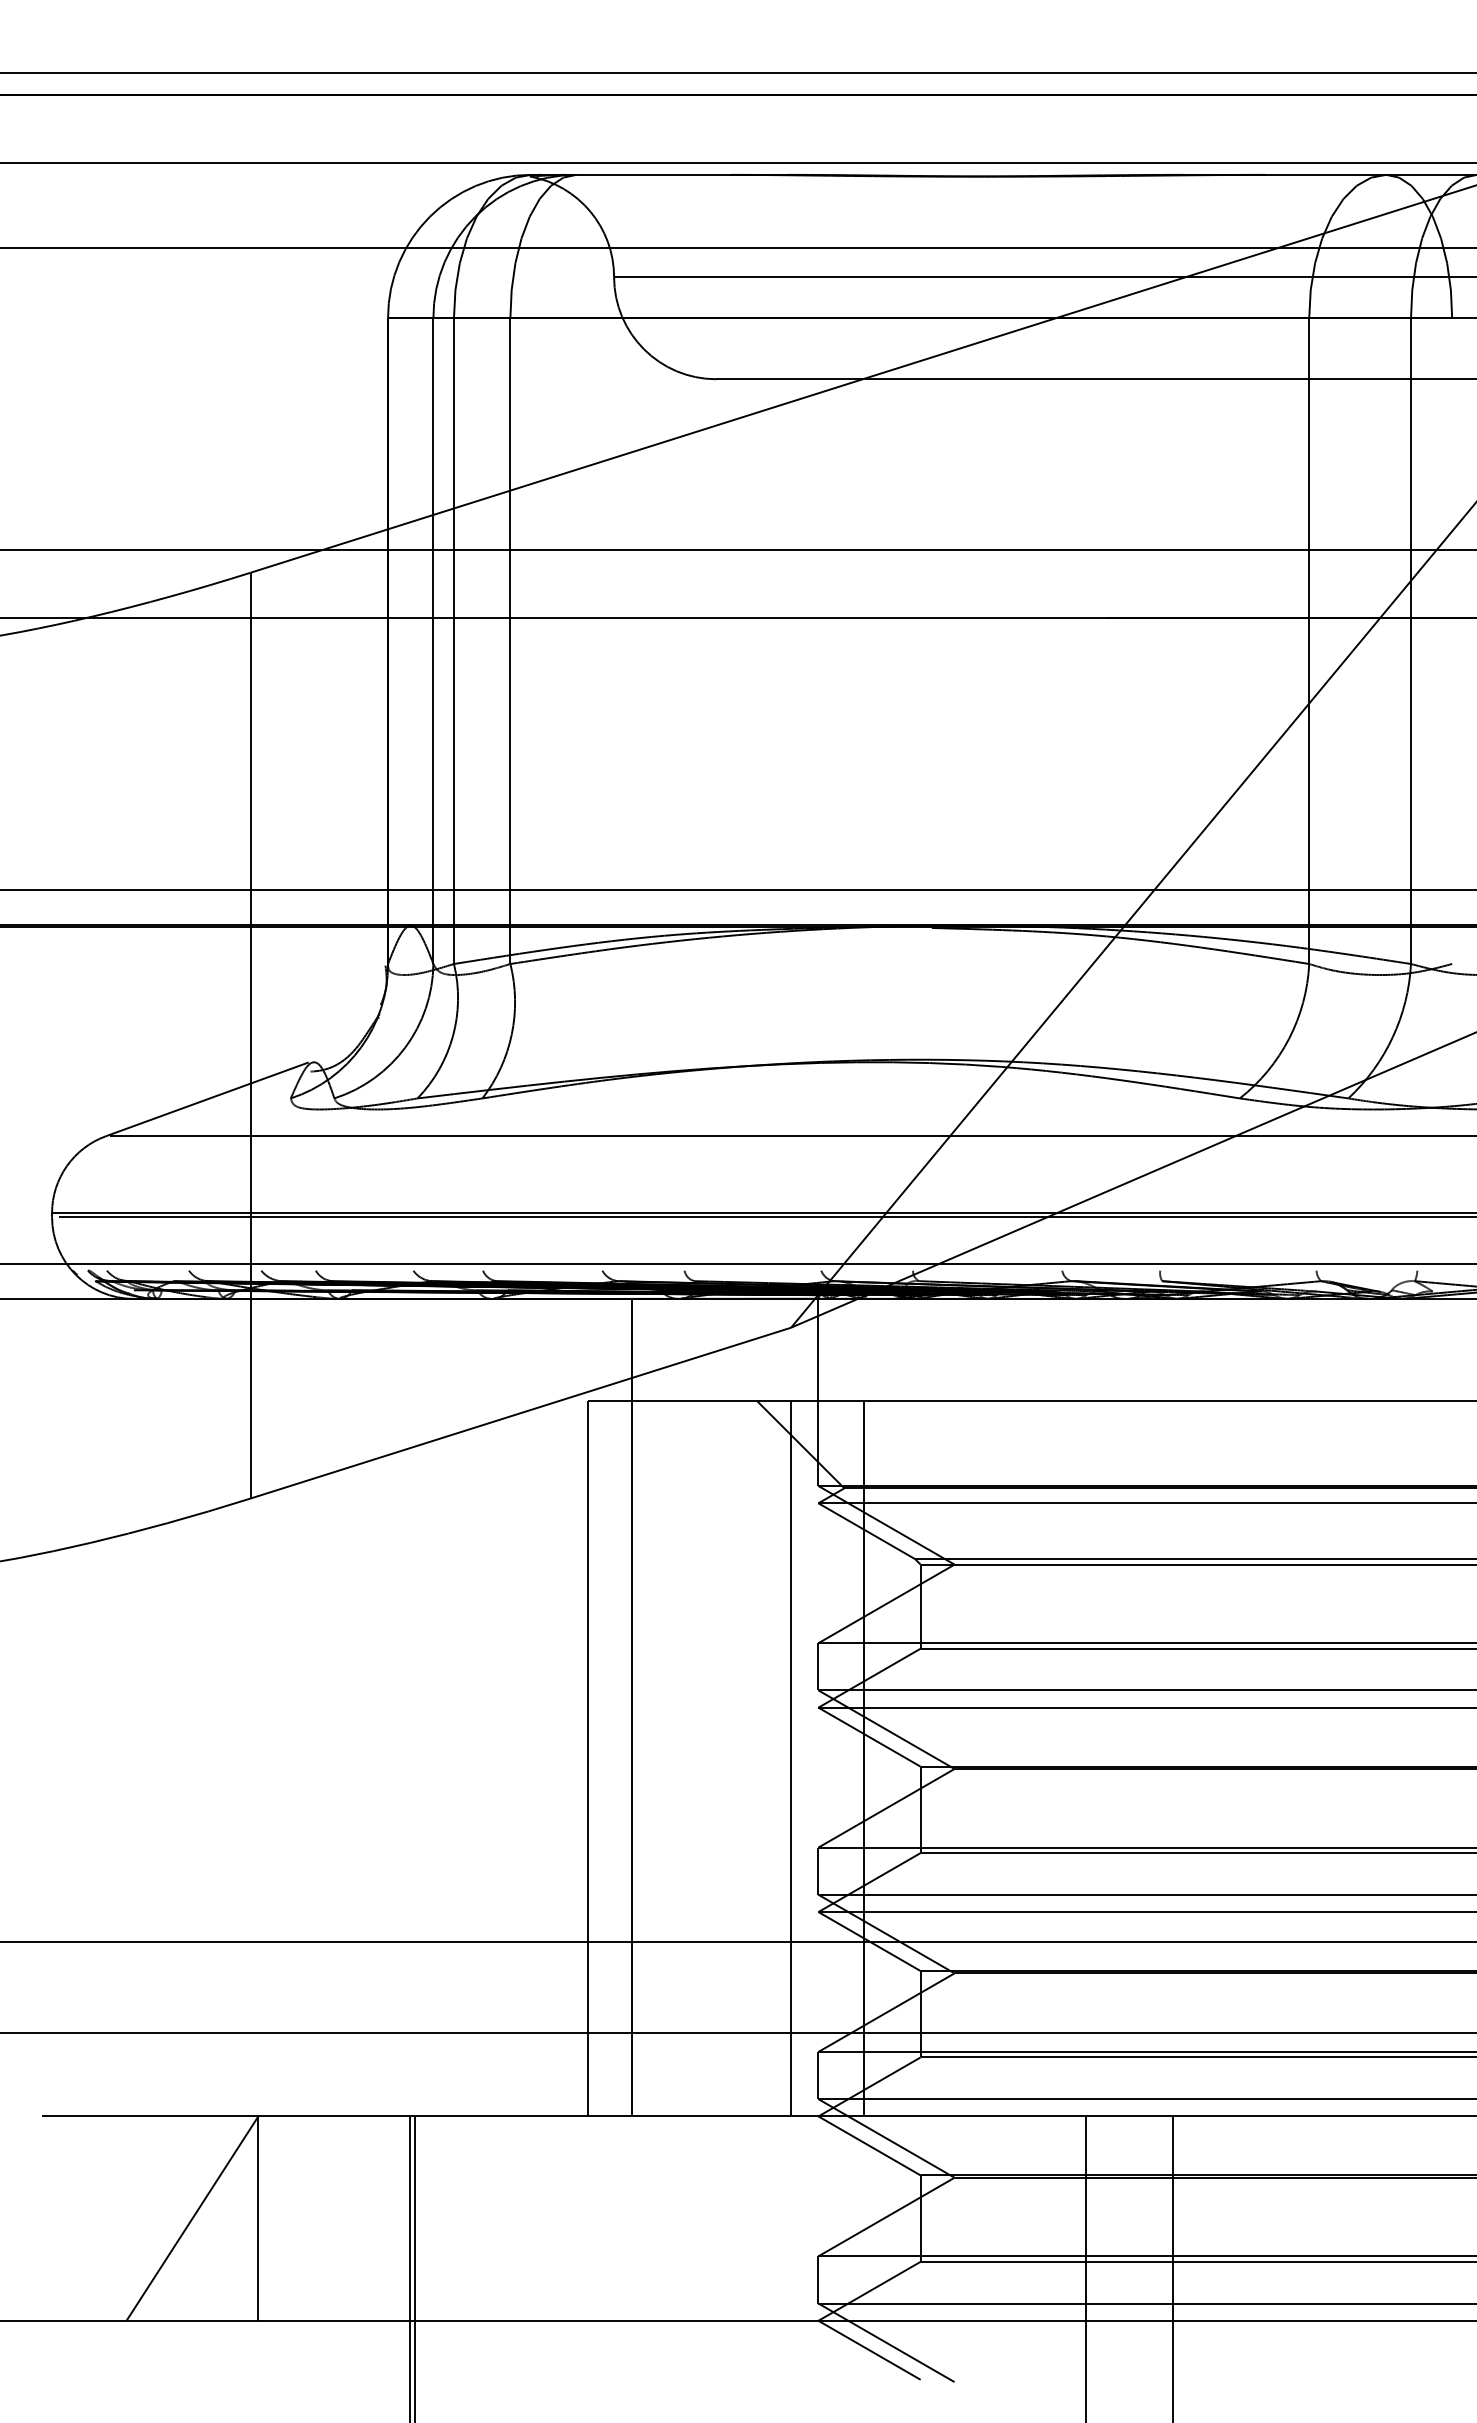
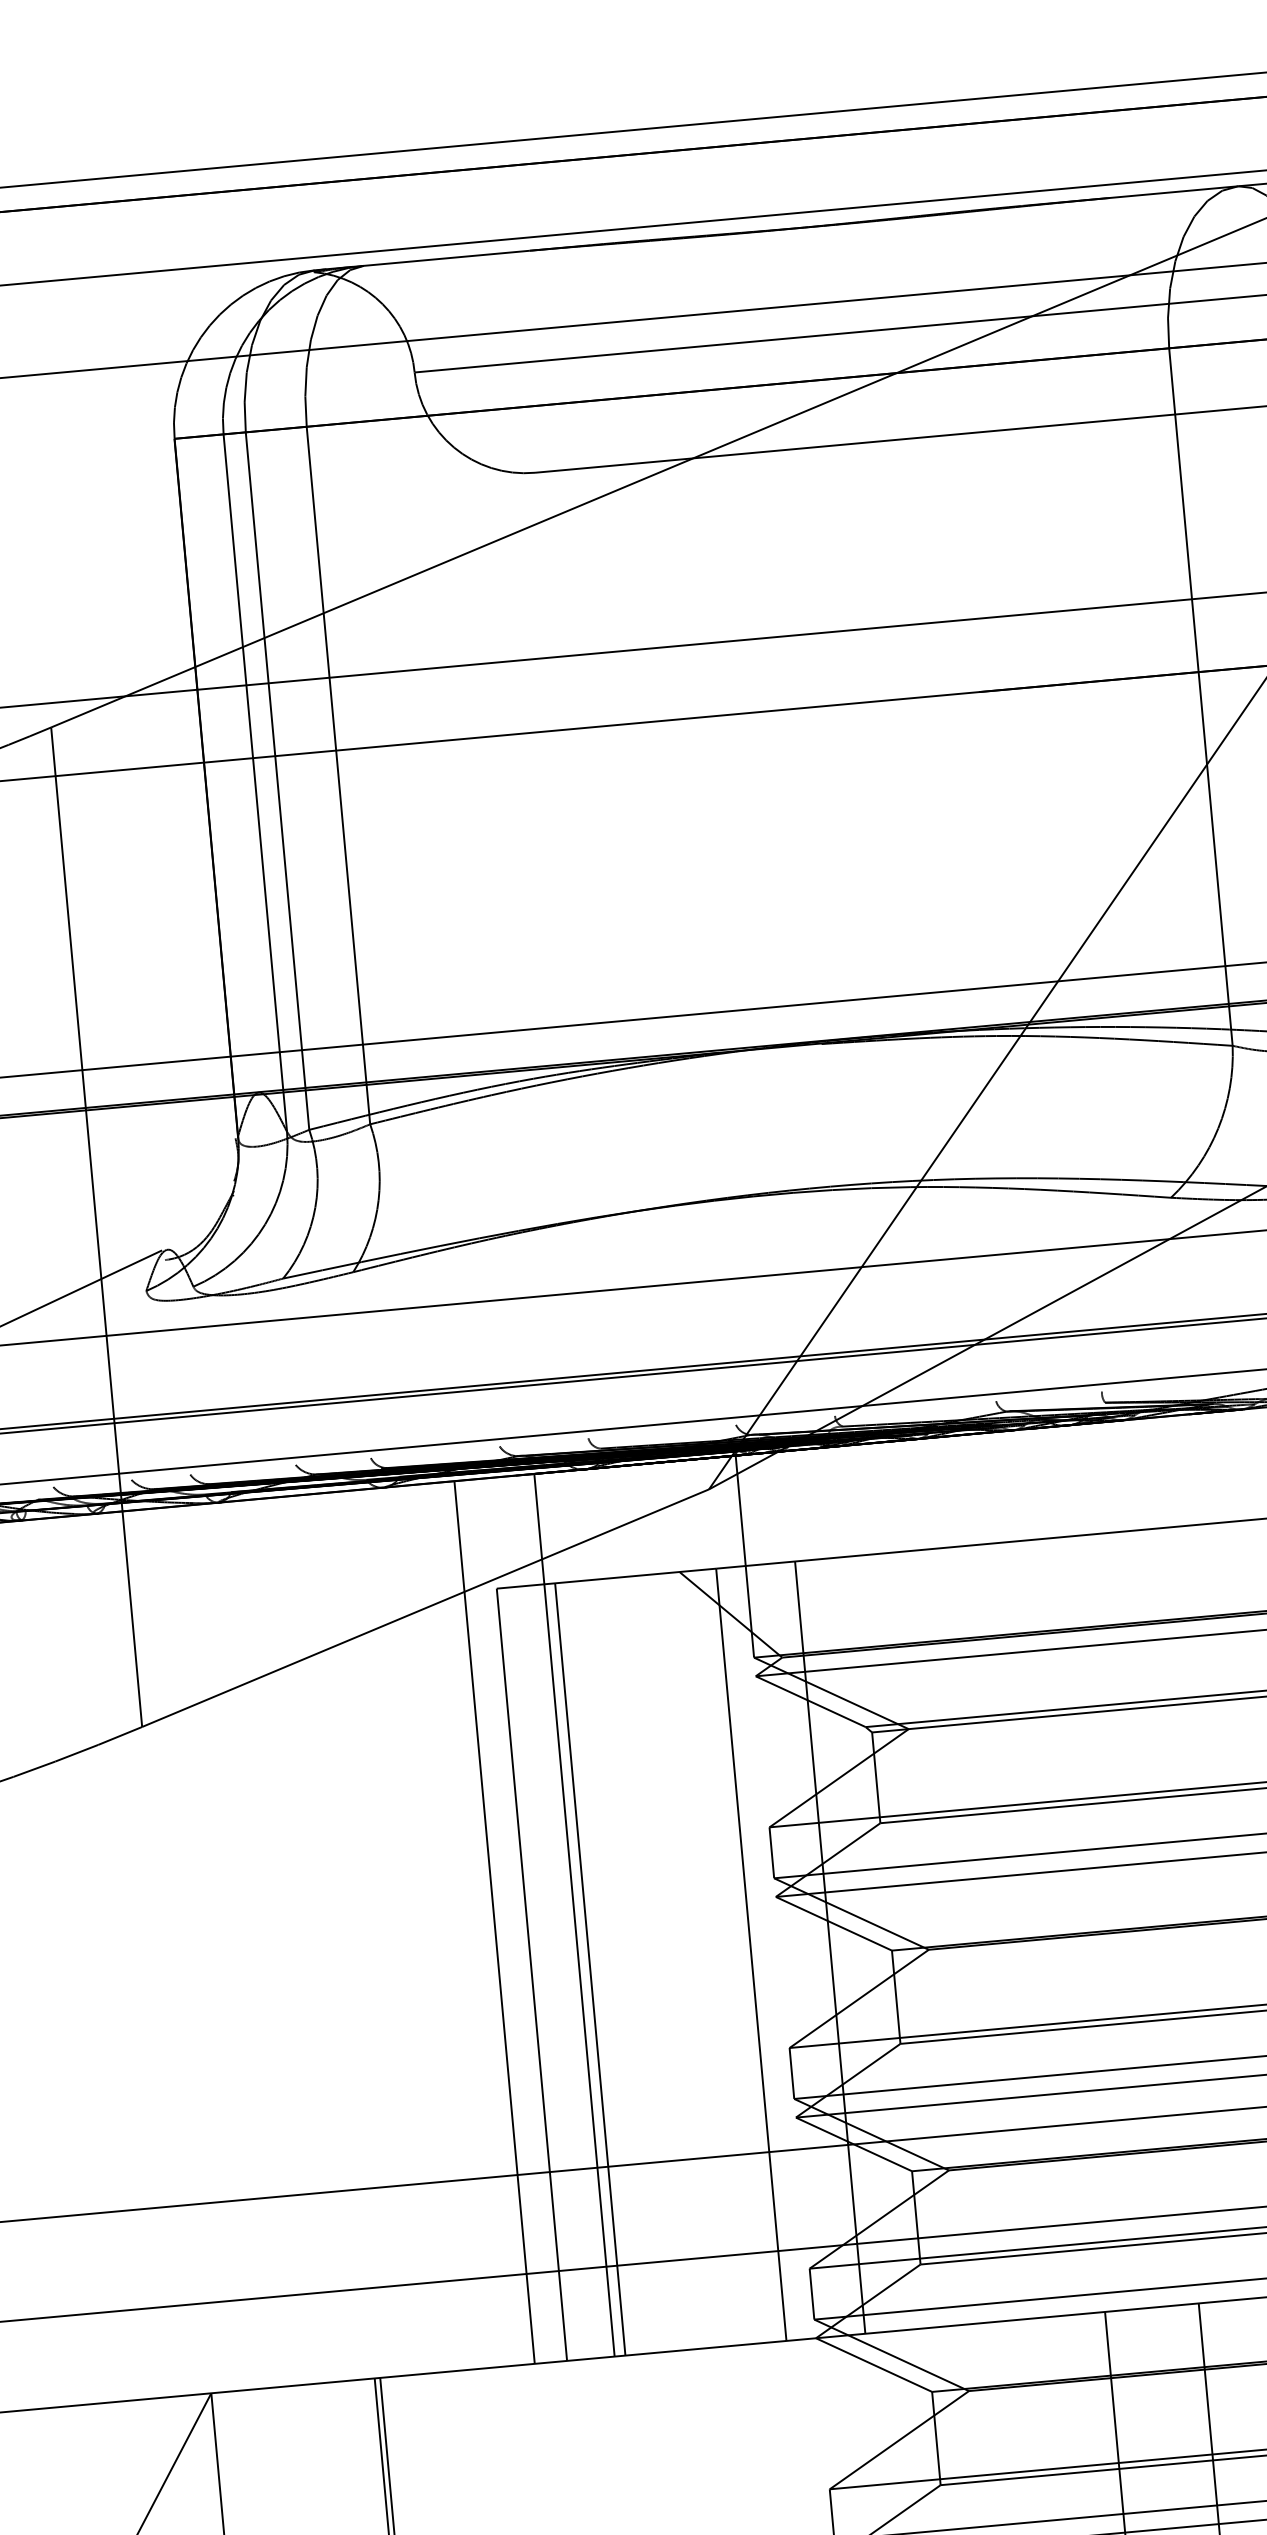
line: (557, 1707) -> (494, 1922), added
line: (641, 1758) -> (589, 1969), added

